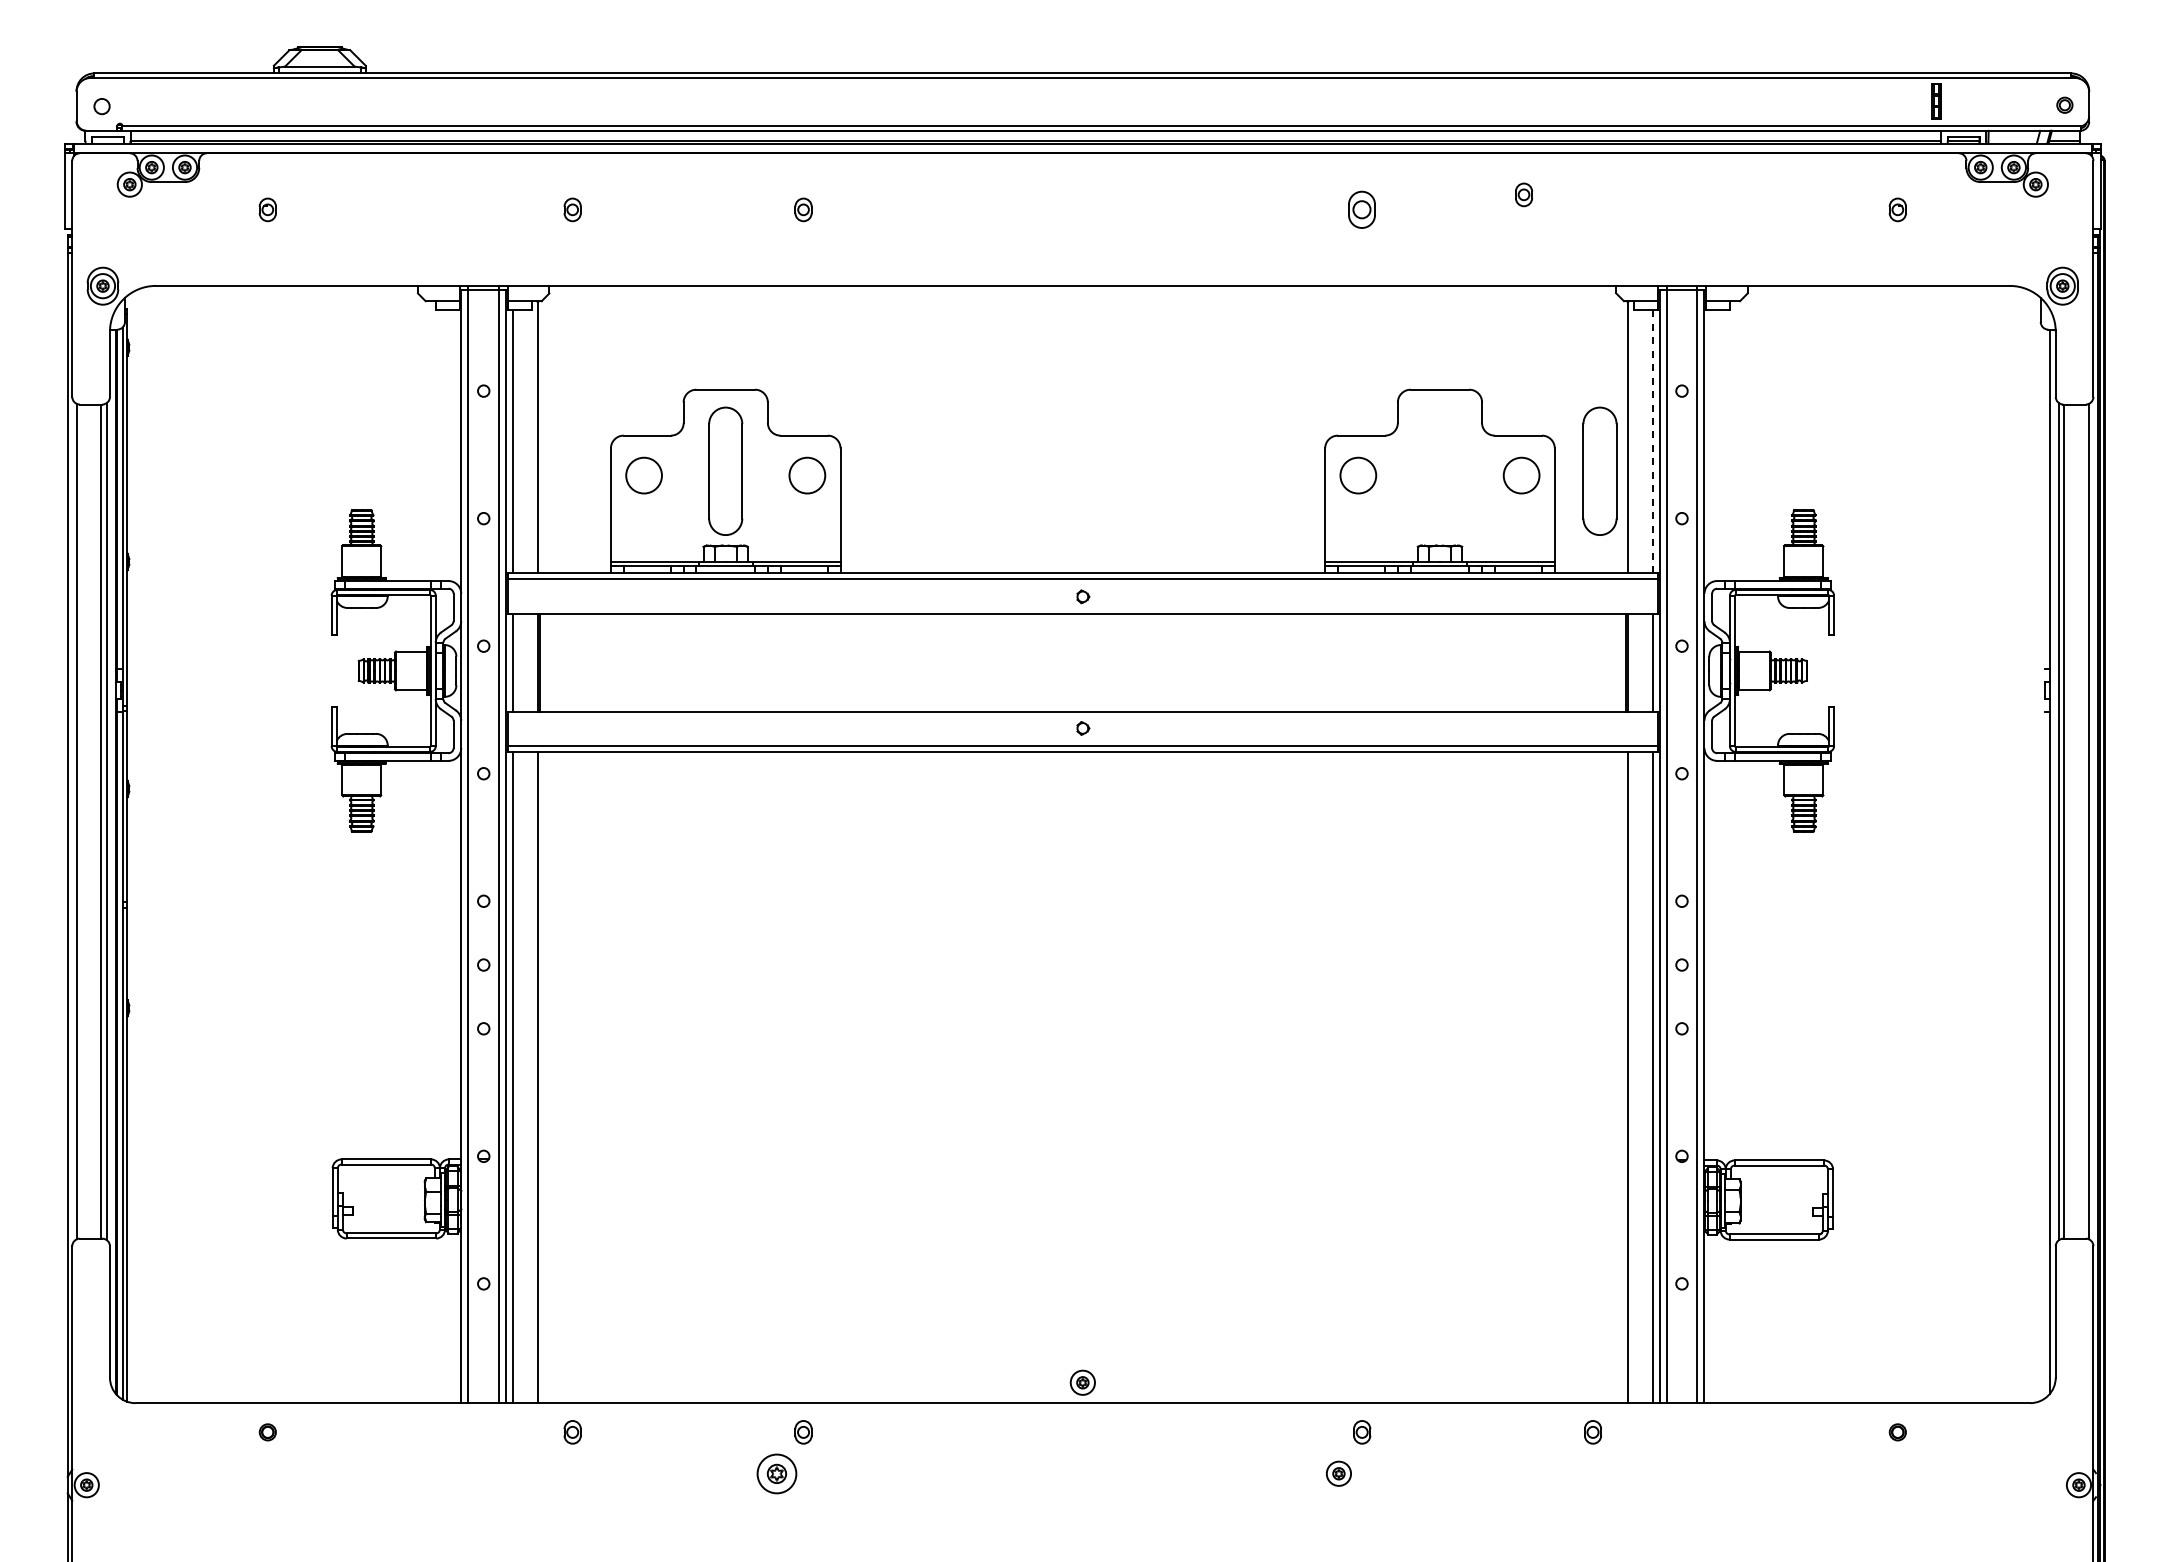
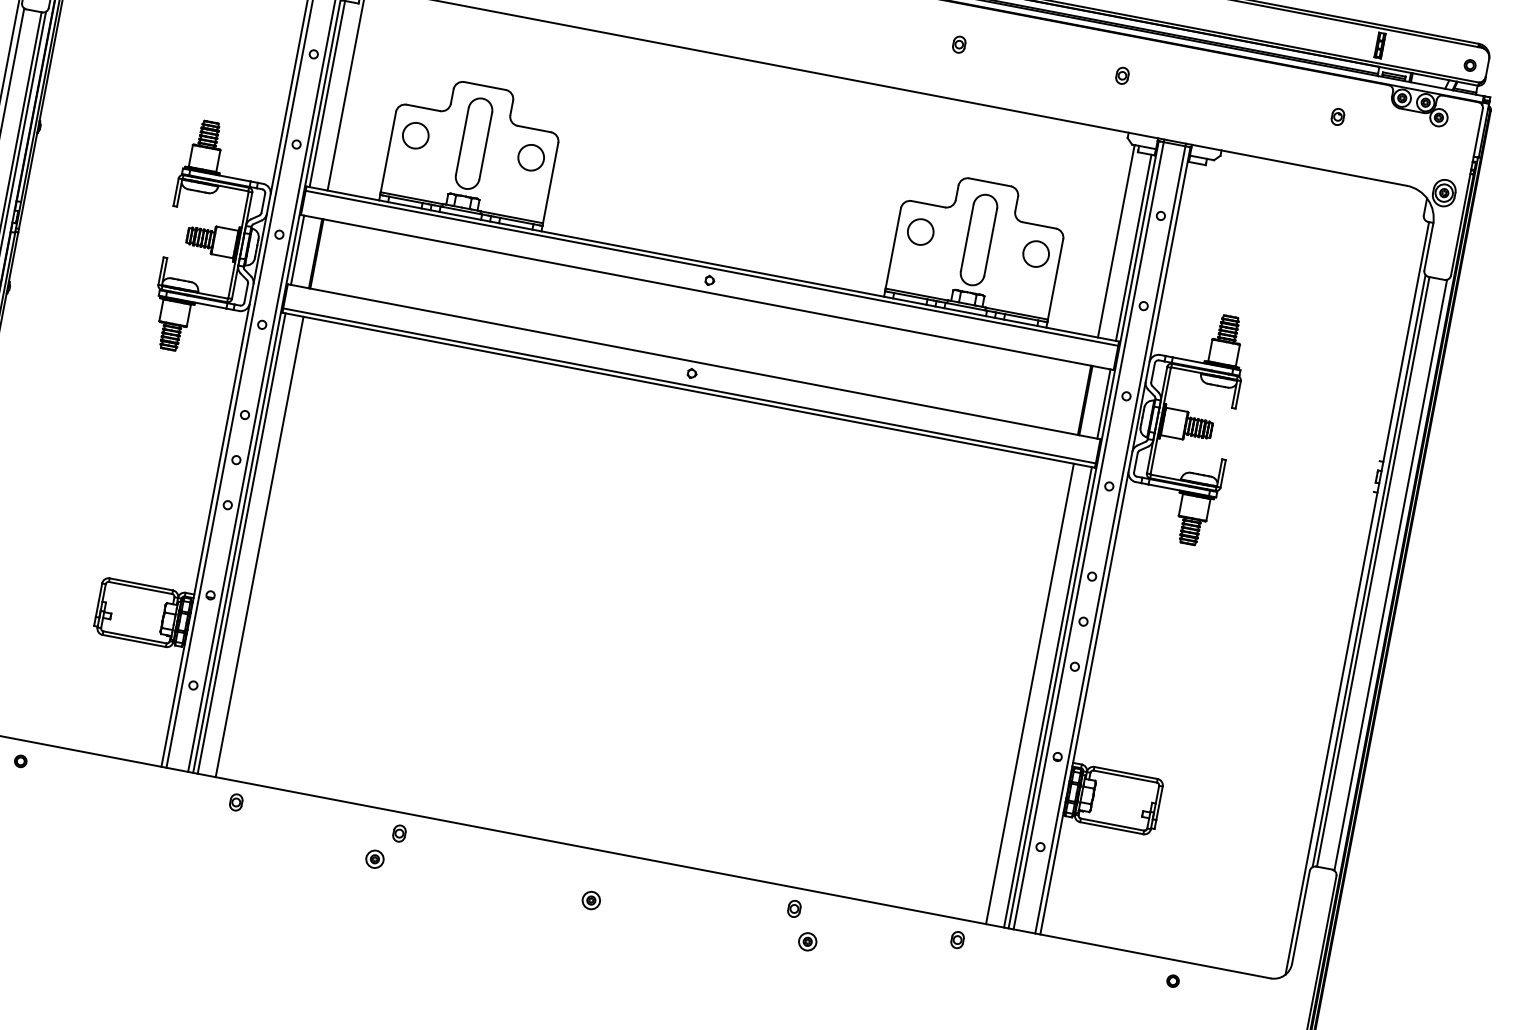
part: (1523, 194) -> (1122, 75), moved
part: (1362, 209) -> (959, 44), size x0.62
line: (1653, 441) -> (1133, 247), dashed -> solid
part: (1599, 470) -> (978, 239), moved
part: (1082, 1382) -> (591, 900), moved
part: (776, 1473) -> (374, 859), size x0.62
part: (1338, 1473) -> (807, 941), moved

